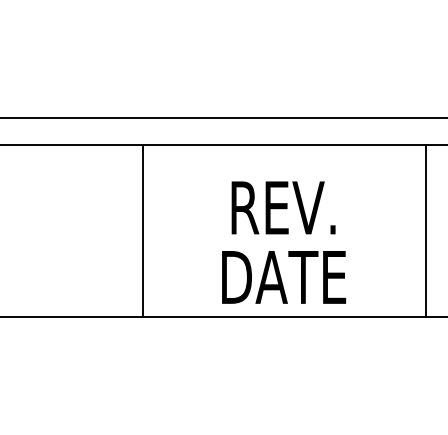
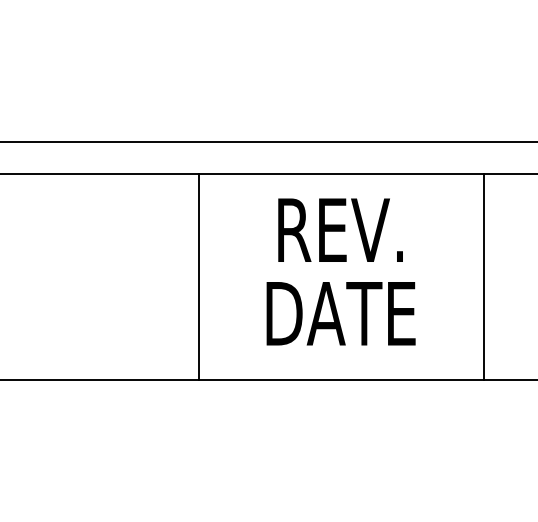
line: (143, 230) -> (198, 276), moved
line: (426, 230) -> (484, 276), moved
text: (284, 242) -> (341, 271), moved

